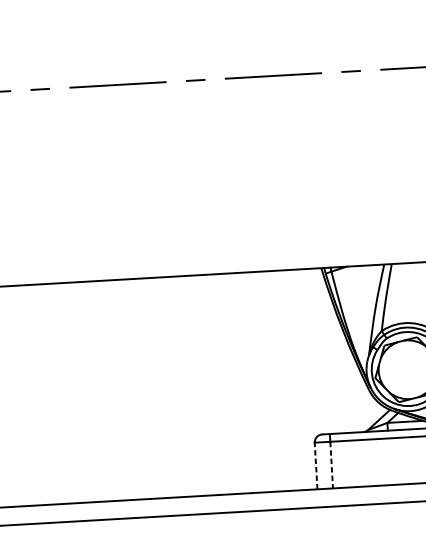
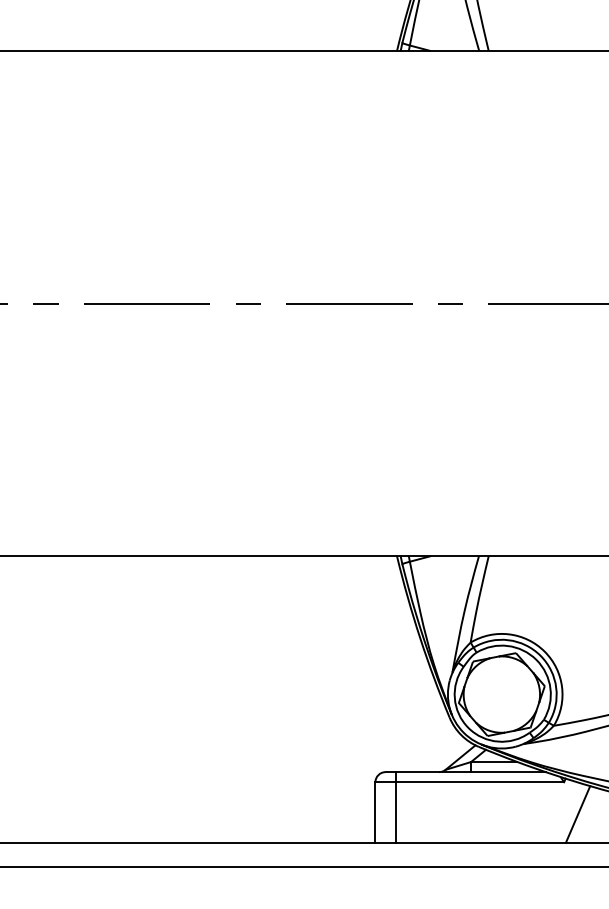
line: (316, 465) -> (375, 812), dashed -> solid
line: (331, 465) -> (395, 813), dashed -> solid

